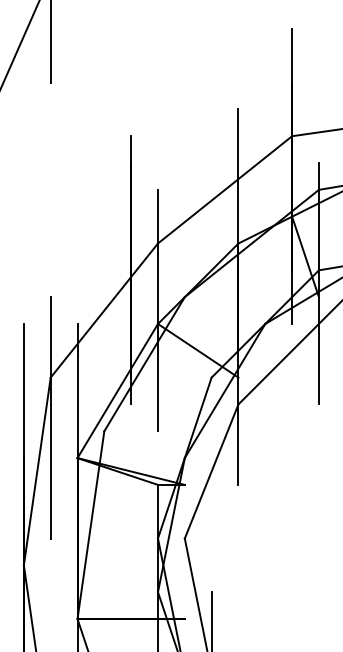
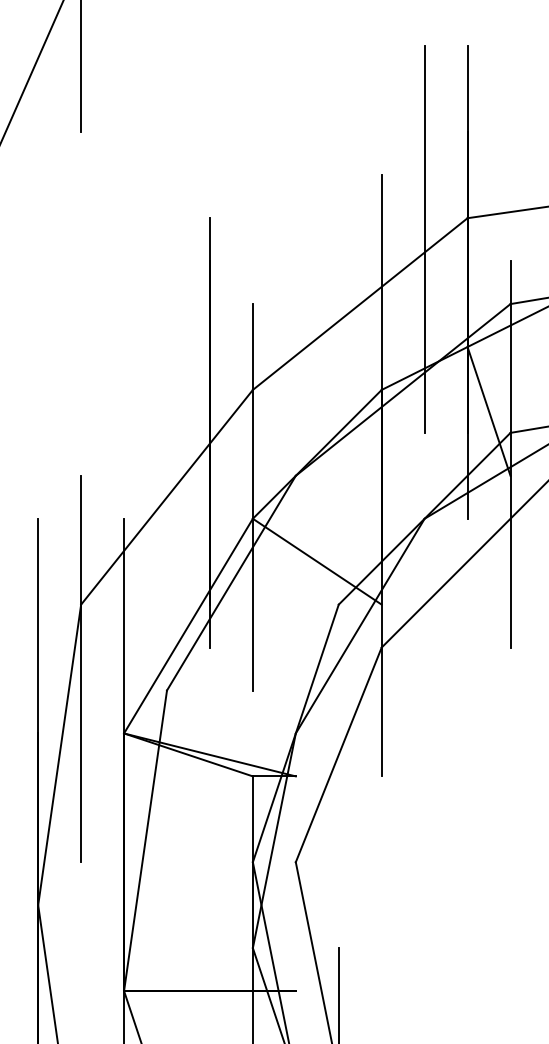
line: (265, 149) -> (424, 239), added

